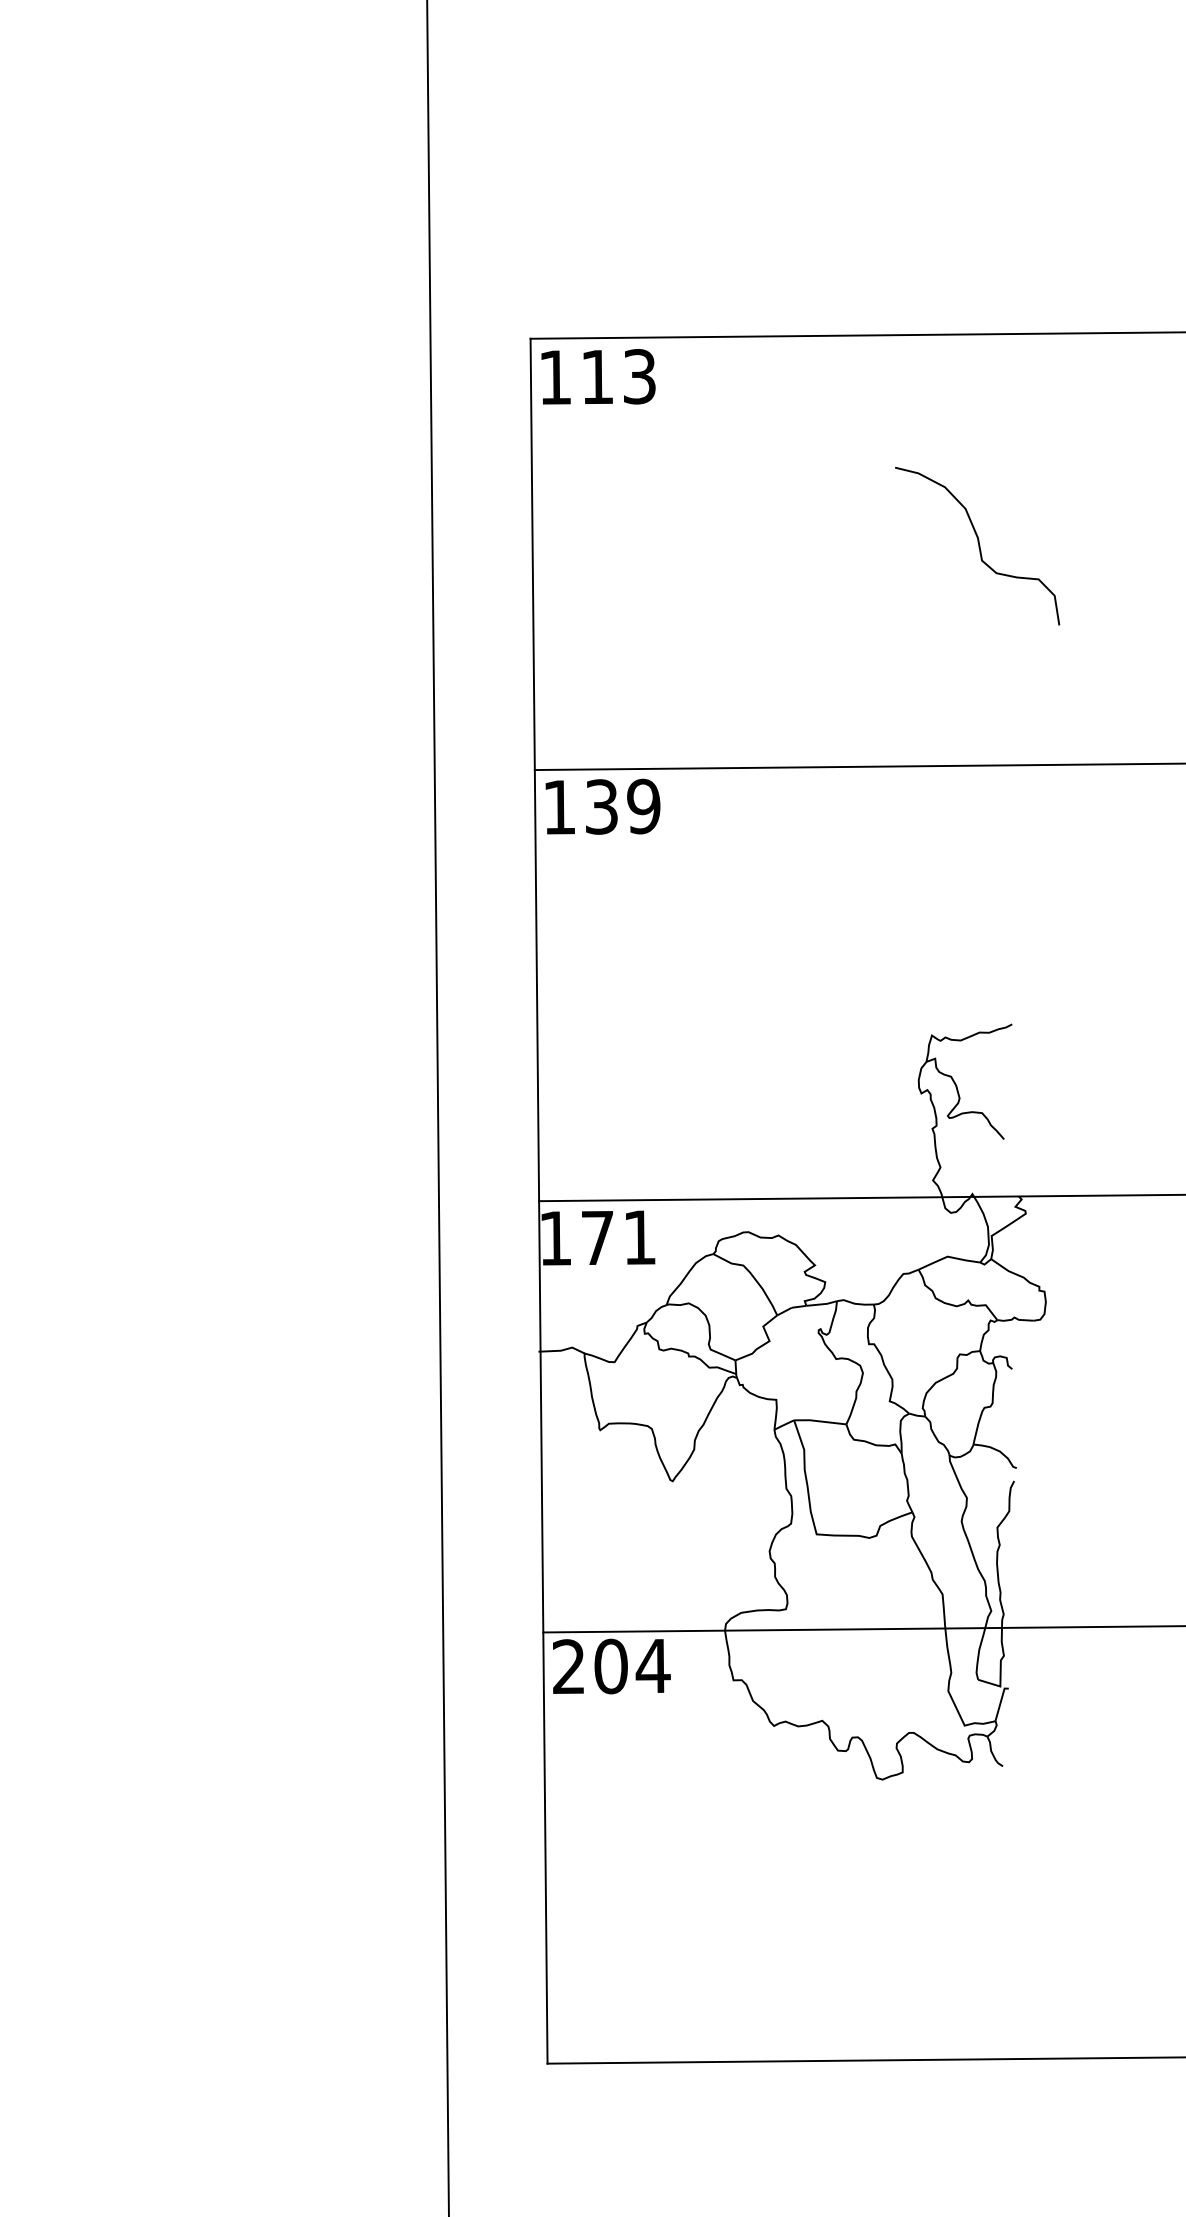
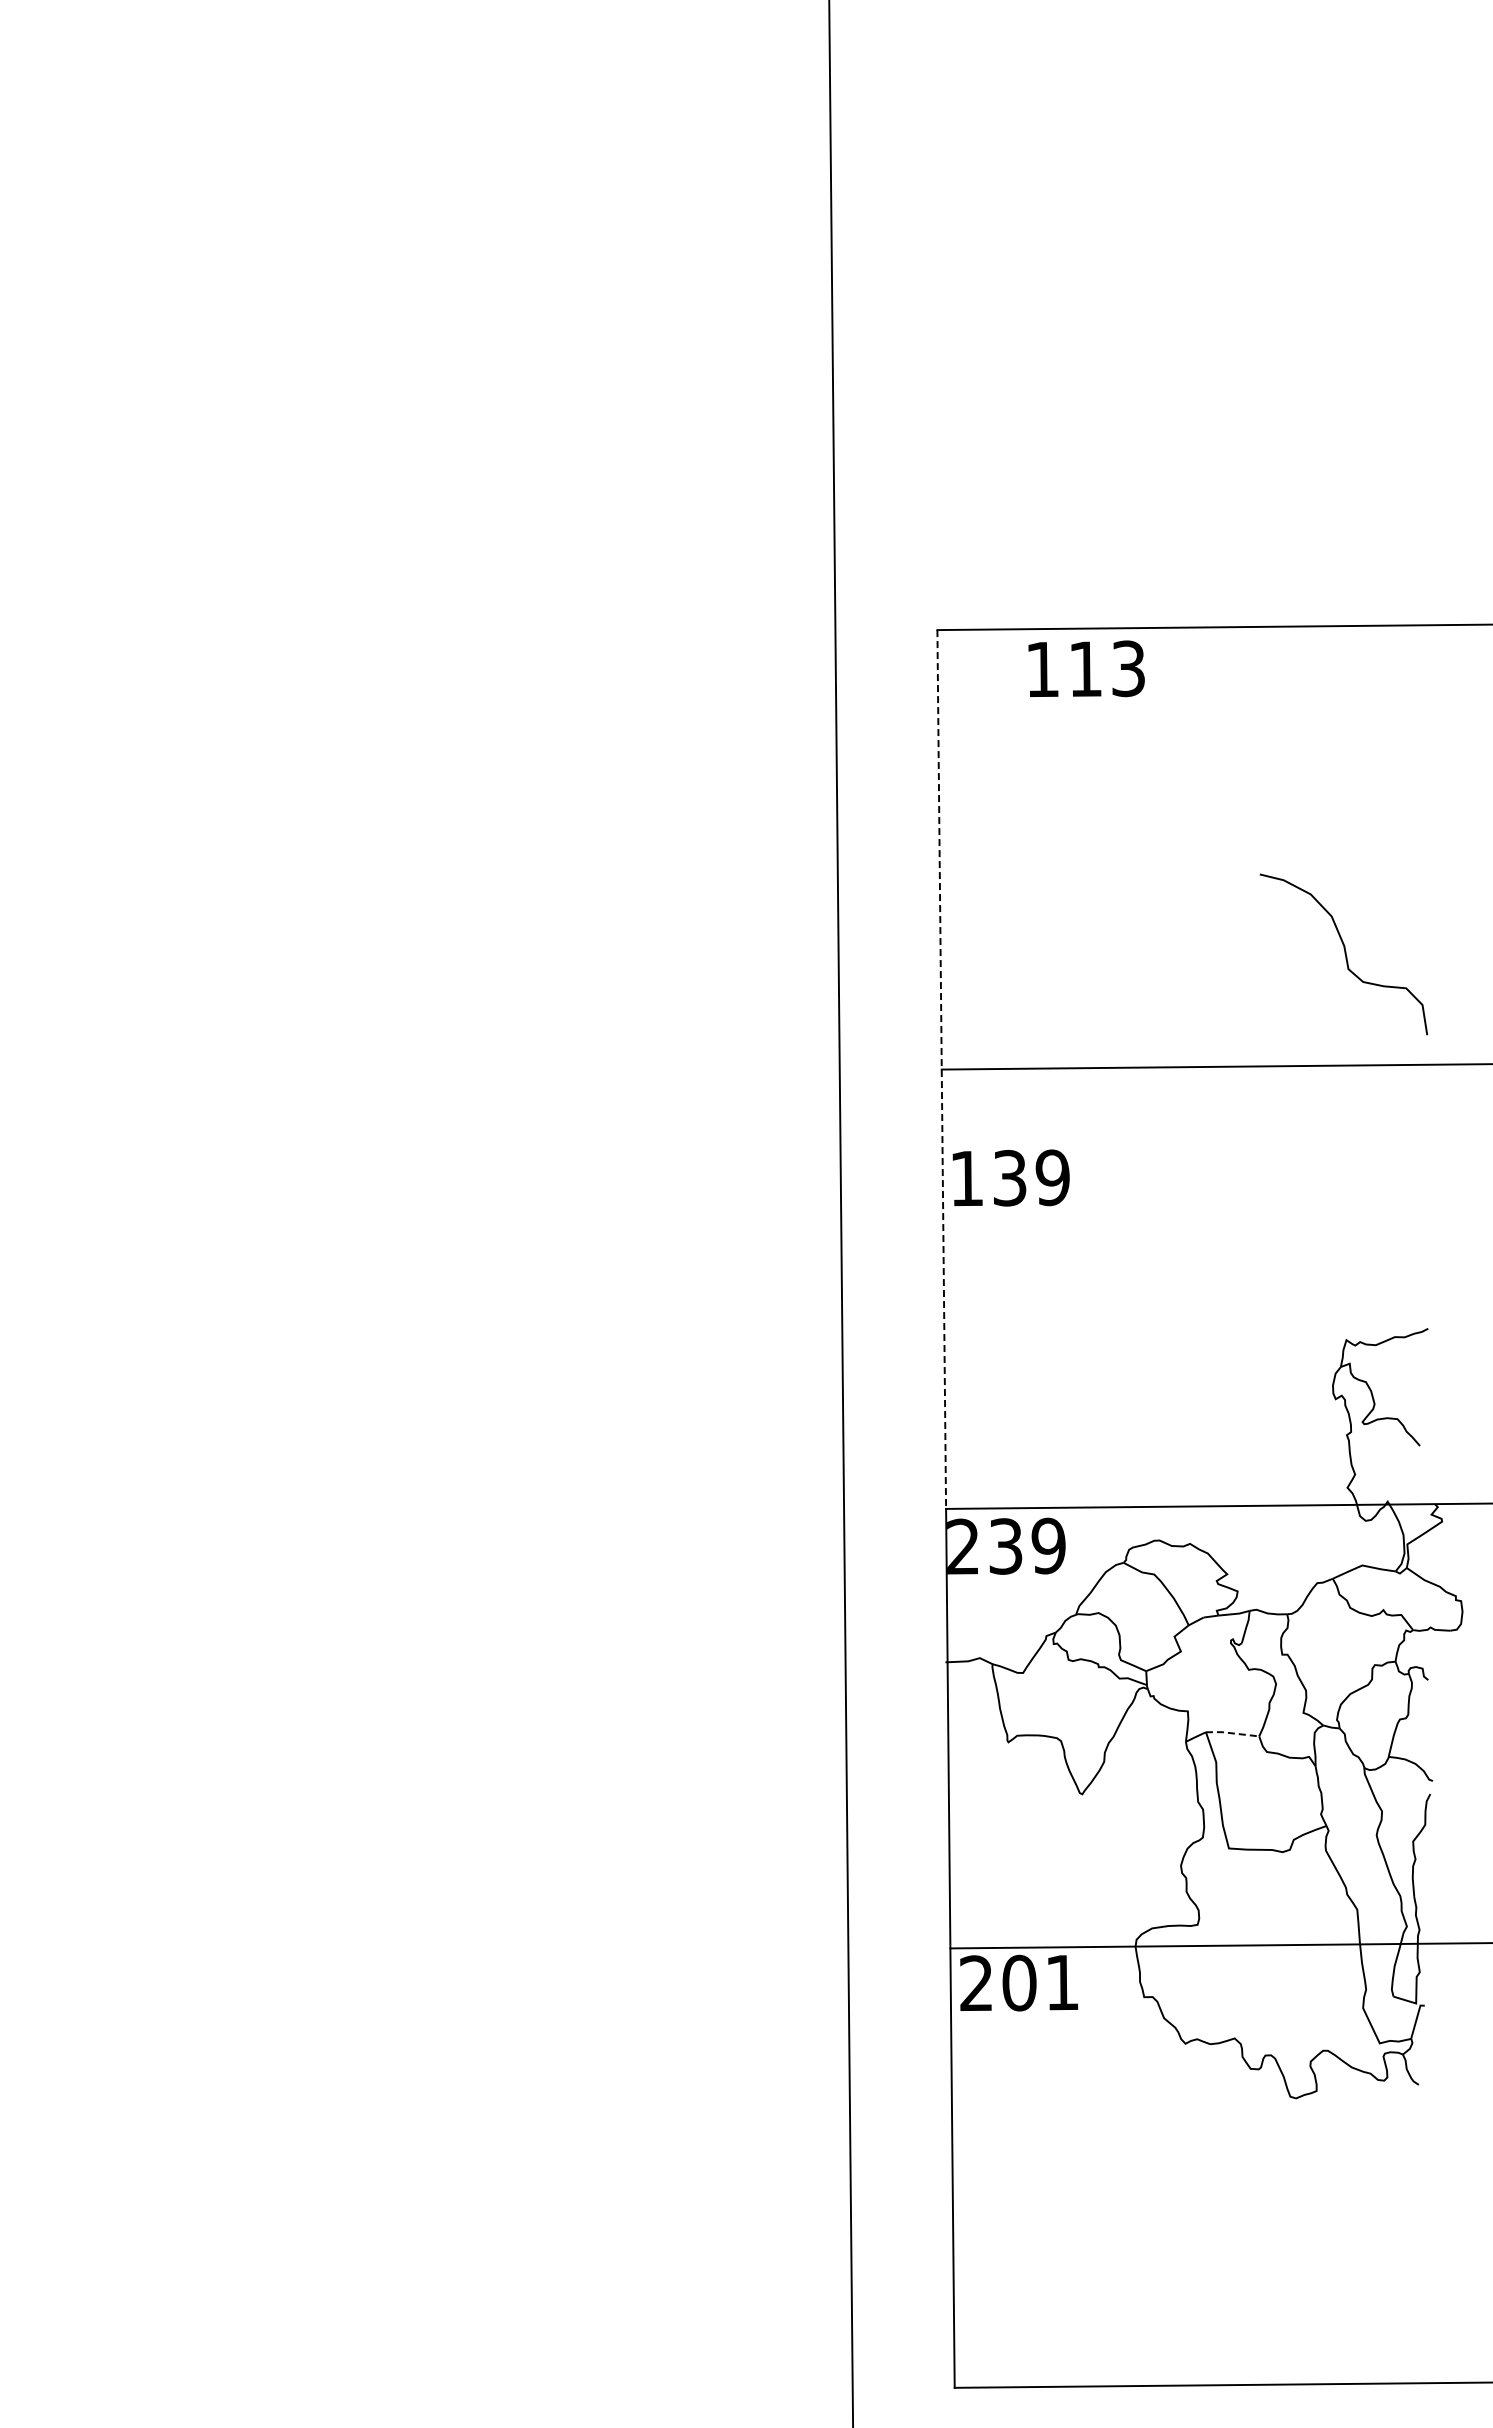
text: (598, 376) -> (1086, 668), moved
curve: (978, 546) -> (1344, 954), moved
line: (534, 770) -> (941, 1070), solid -> dashed
text: (602, 806) -> (1010, 1177), moved
text: (598, 1237) -> (1006, 1545), 171 -> 239
line: (819, 1421) -> (1231, 1733), solid -> dashed
text: (653, 1665) -> (1062, 1982), 204 -> 201

